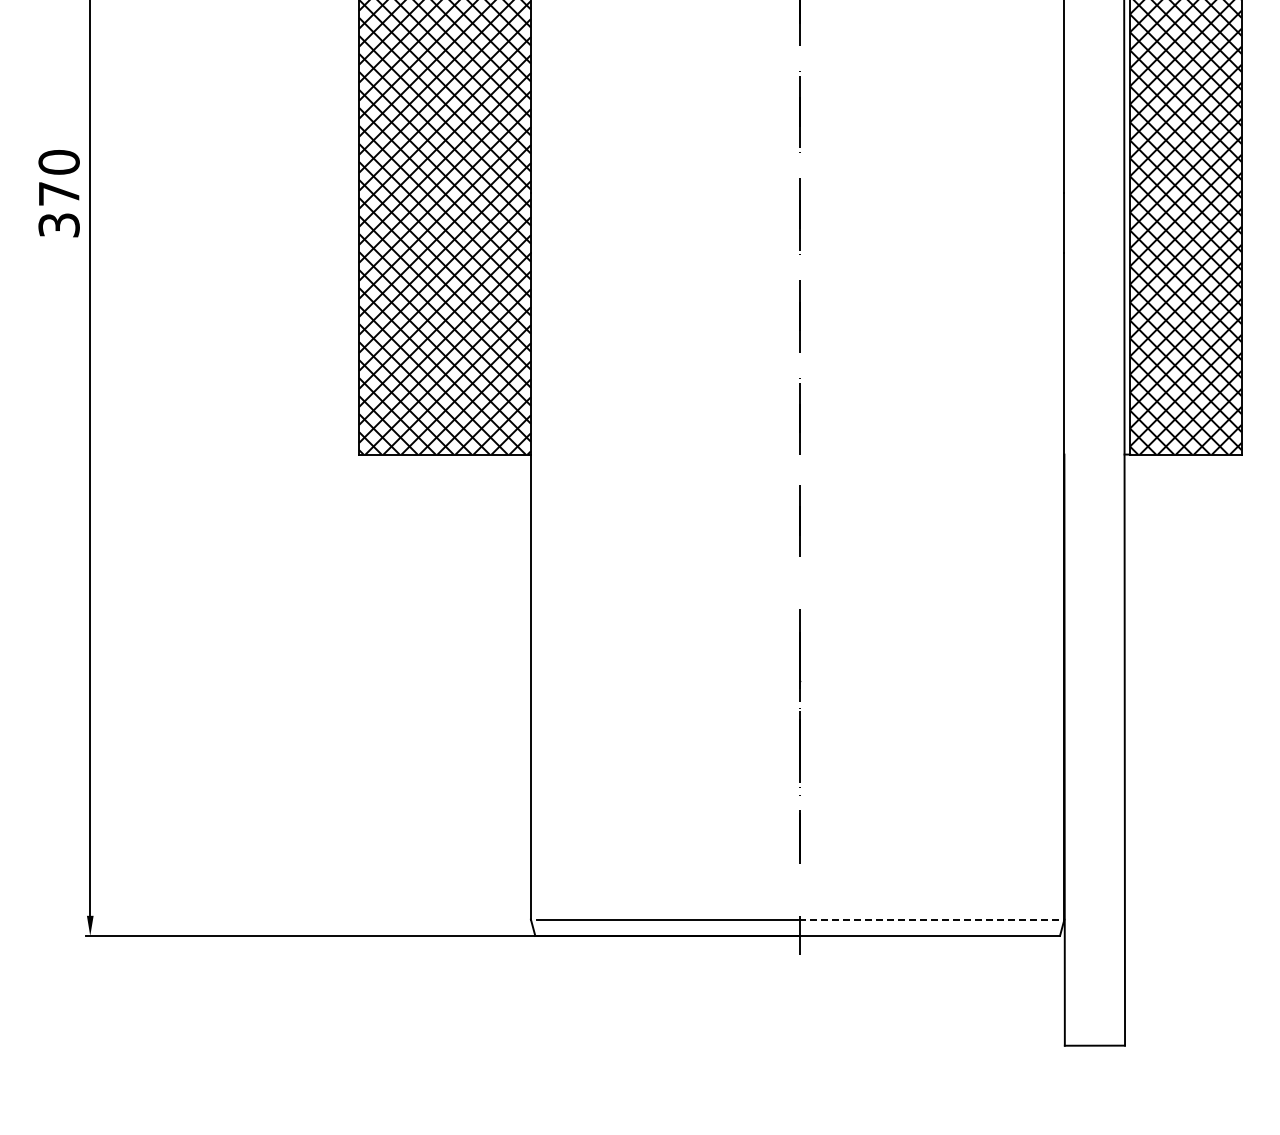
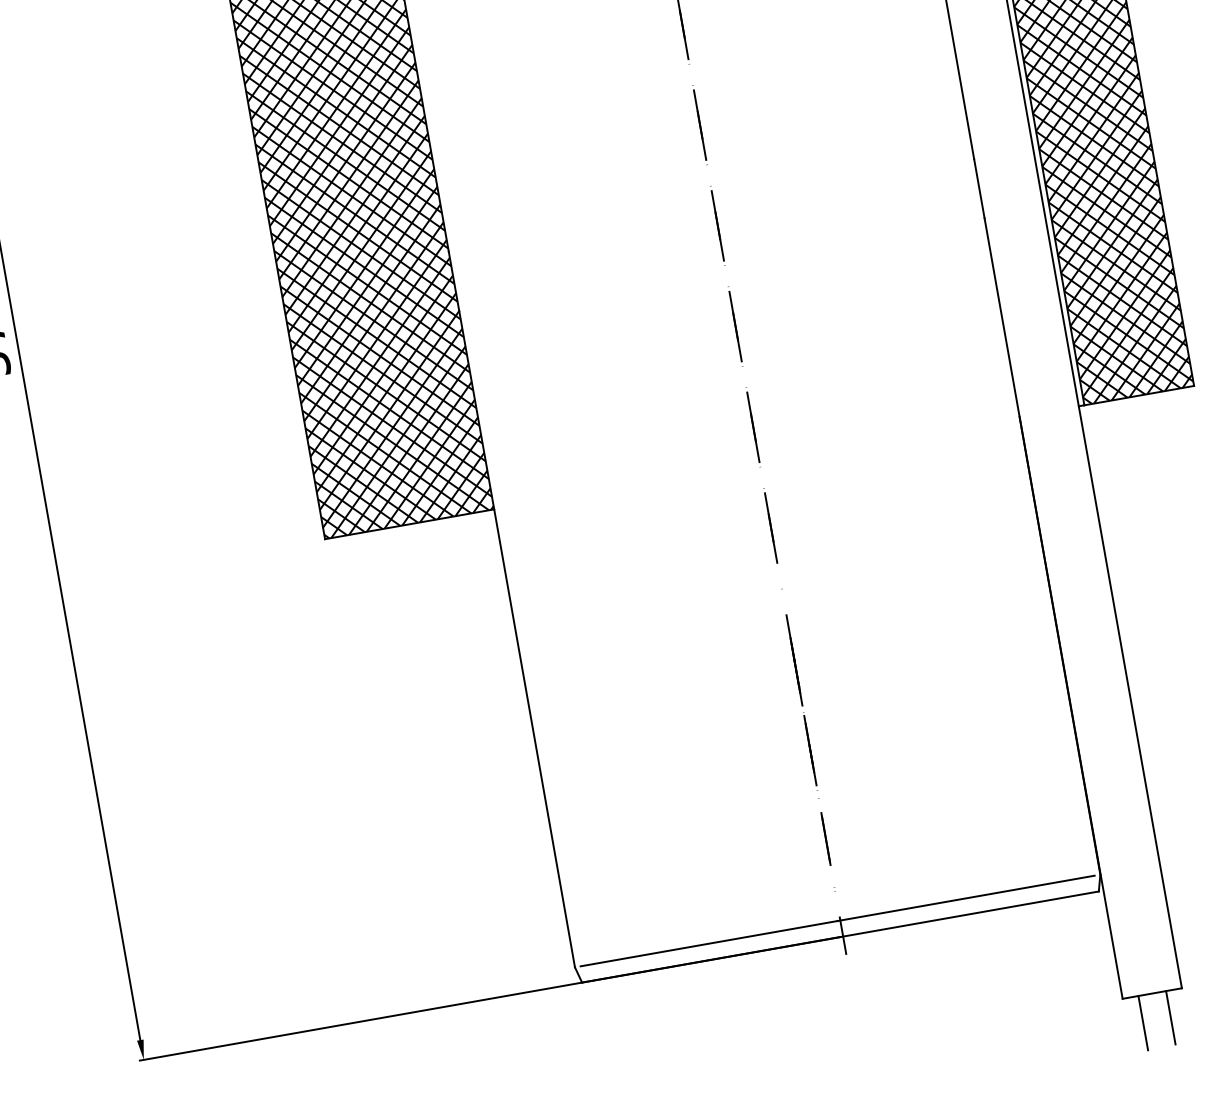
line: (927, 919) -> (965, 898), dashed -> solid
line: (1080, 1072) -> (1142, 1022), added
line: (1108, 1072) -> (1170, 1017), added

